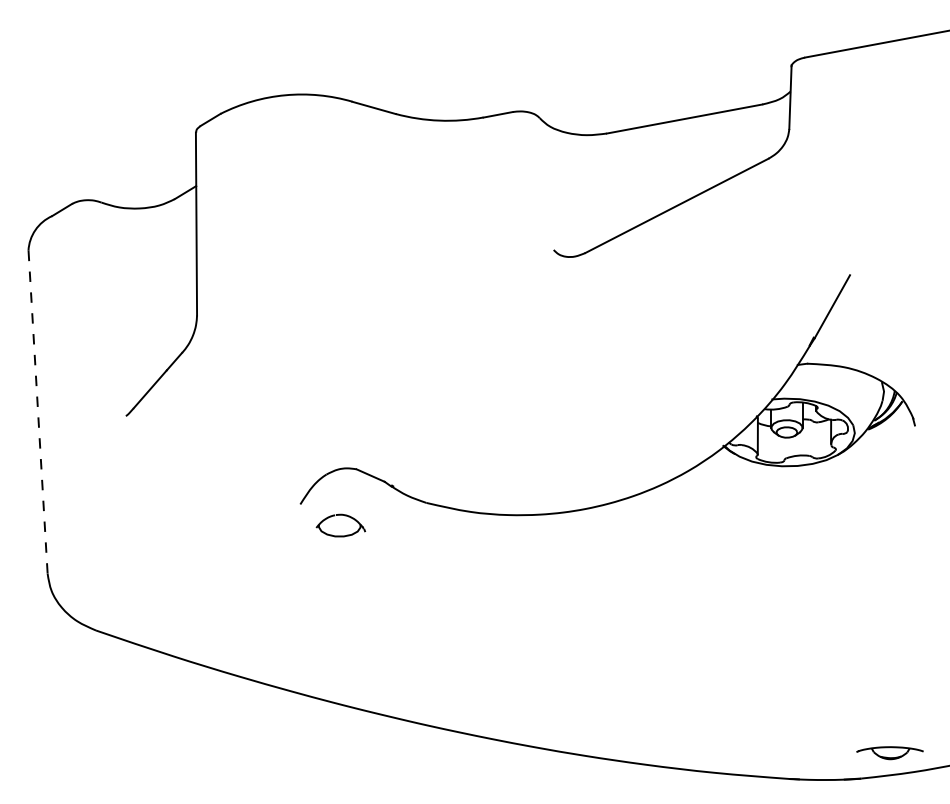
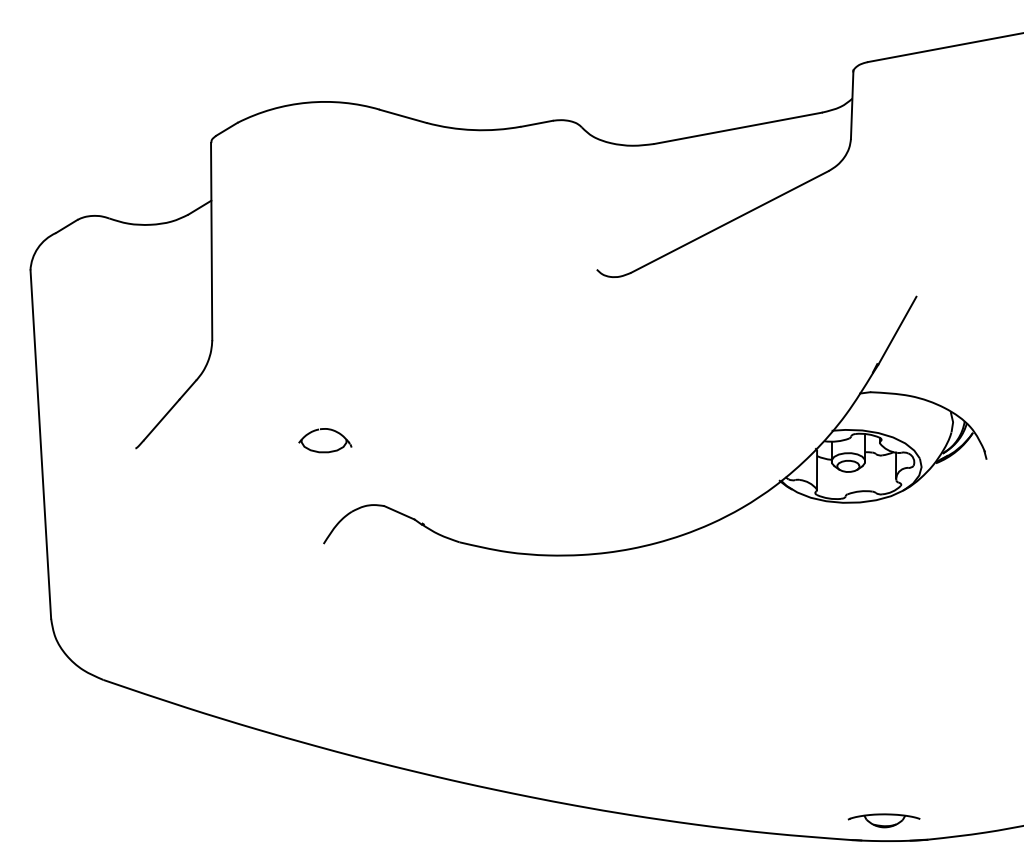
line: (38, 412) -> (41, 444), dashed -> solid
part: (340, 525) -> (324, 440), moved
part: (889, 753) -> (883, 821), moved

